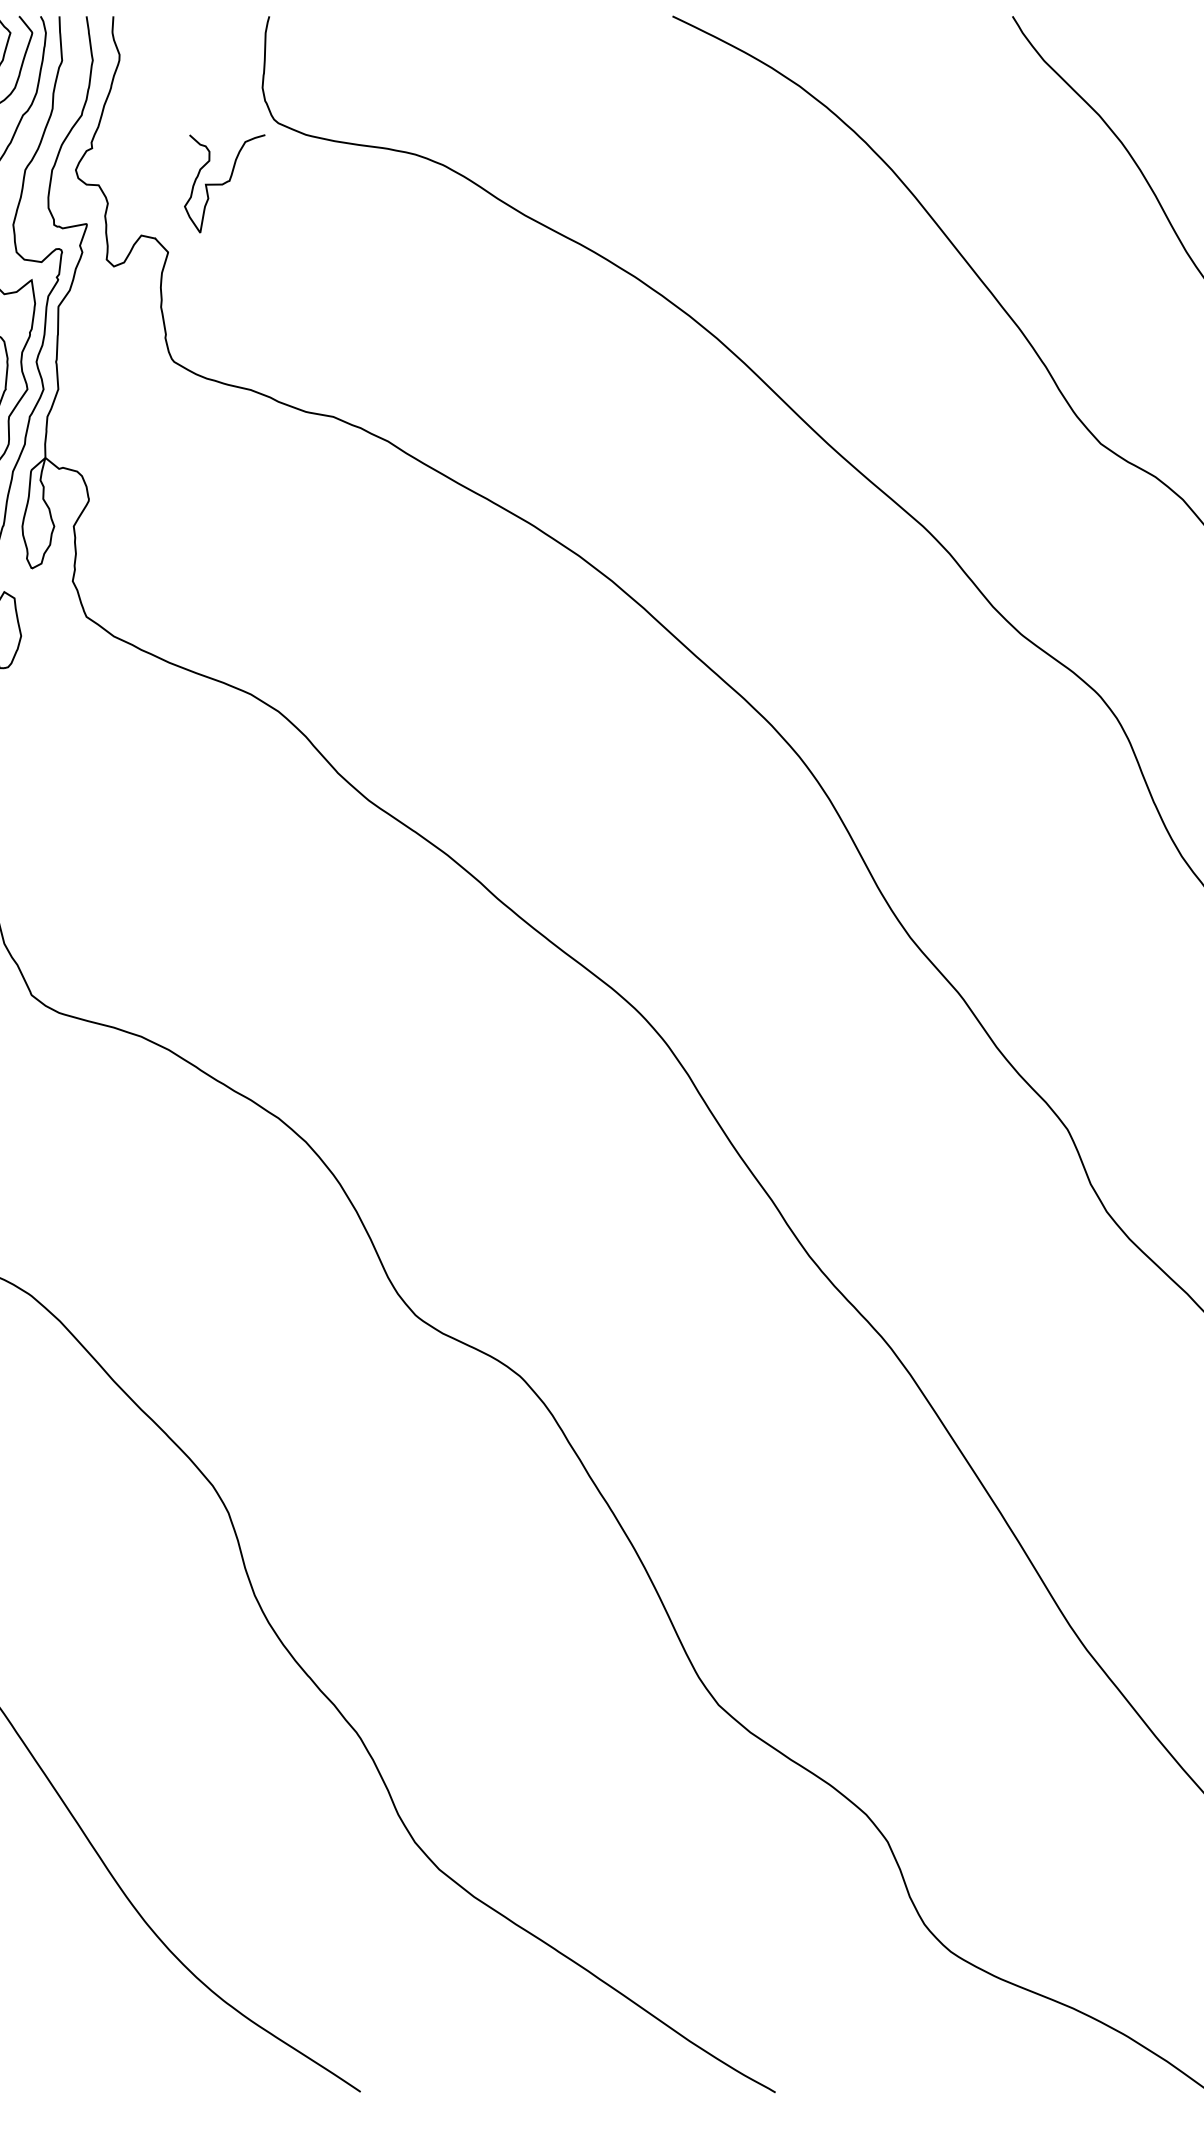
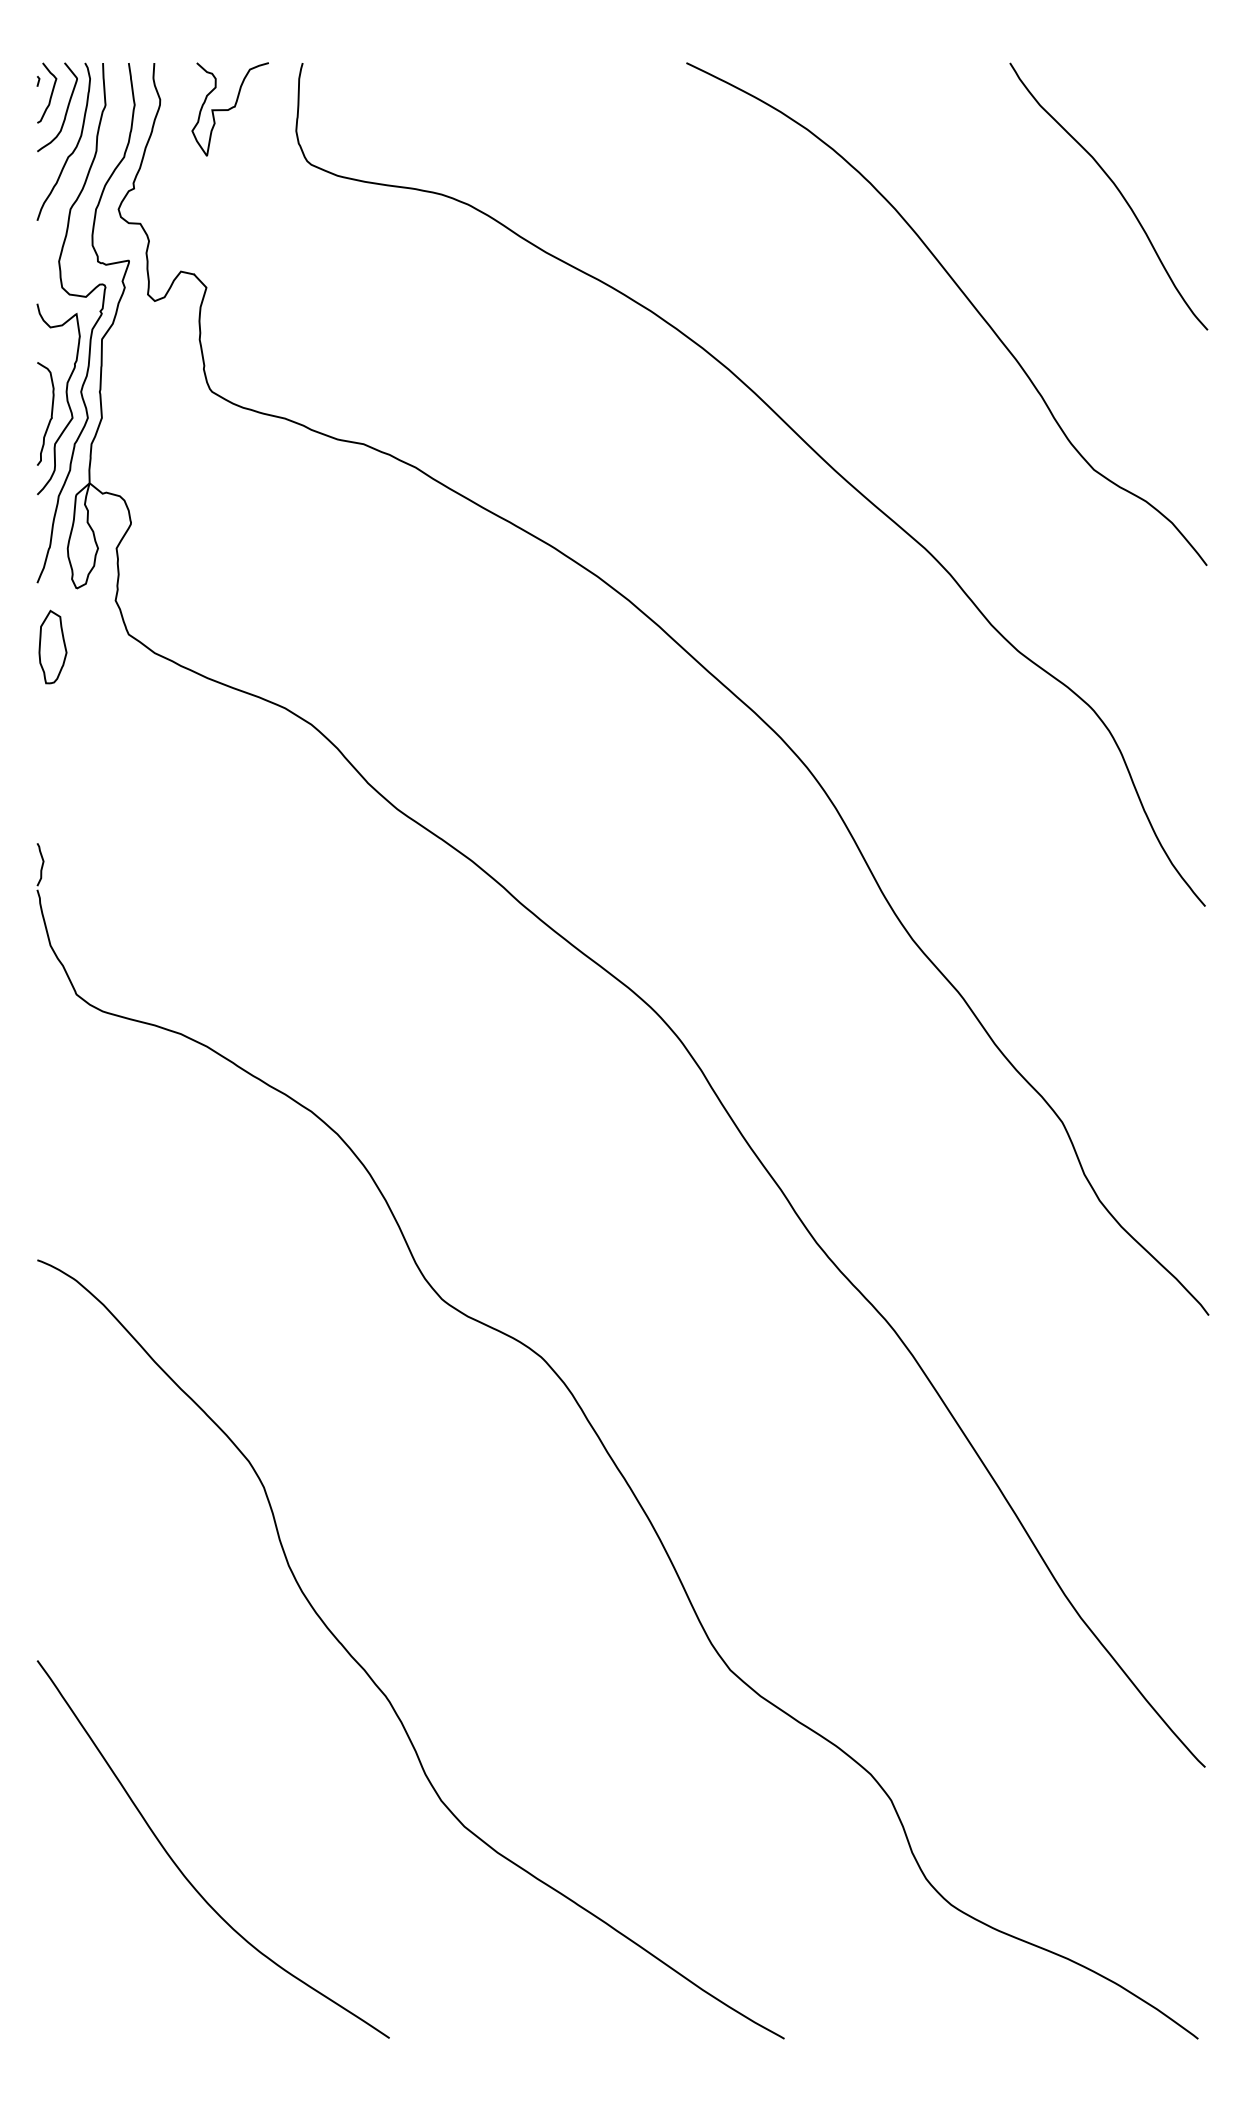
curve: (223, 183) -> (229, 109), moved

